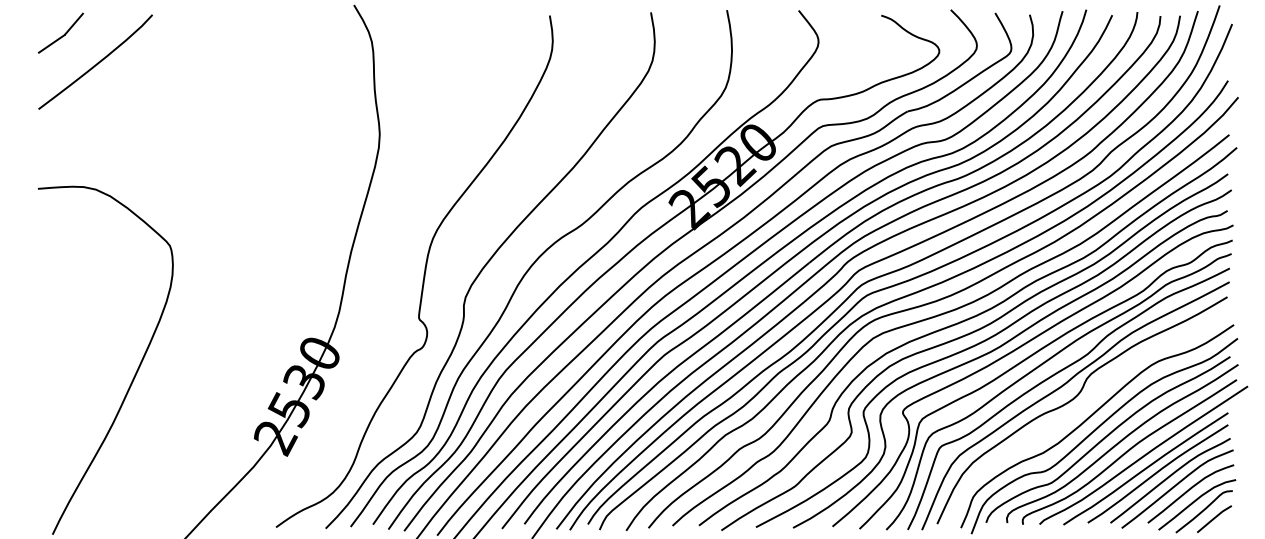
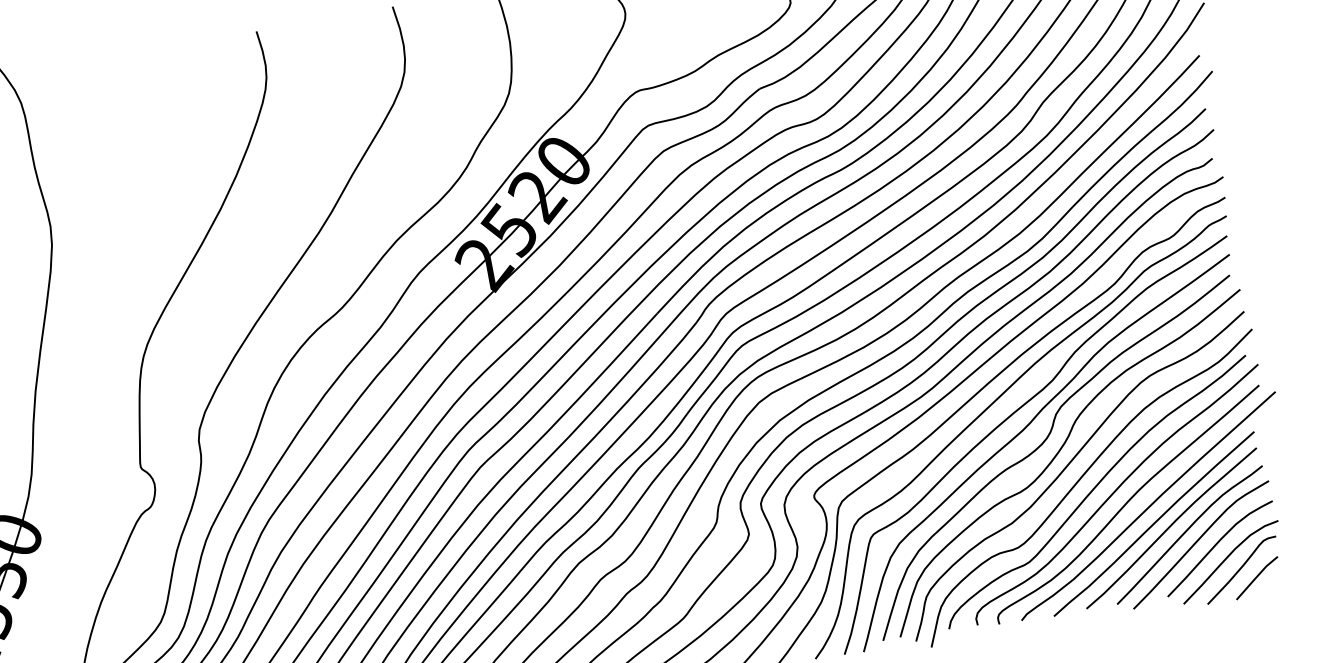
curve: (1084, 407) -> (1058, 453), added

